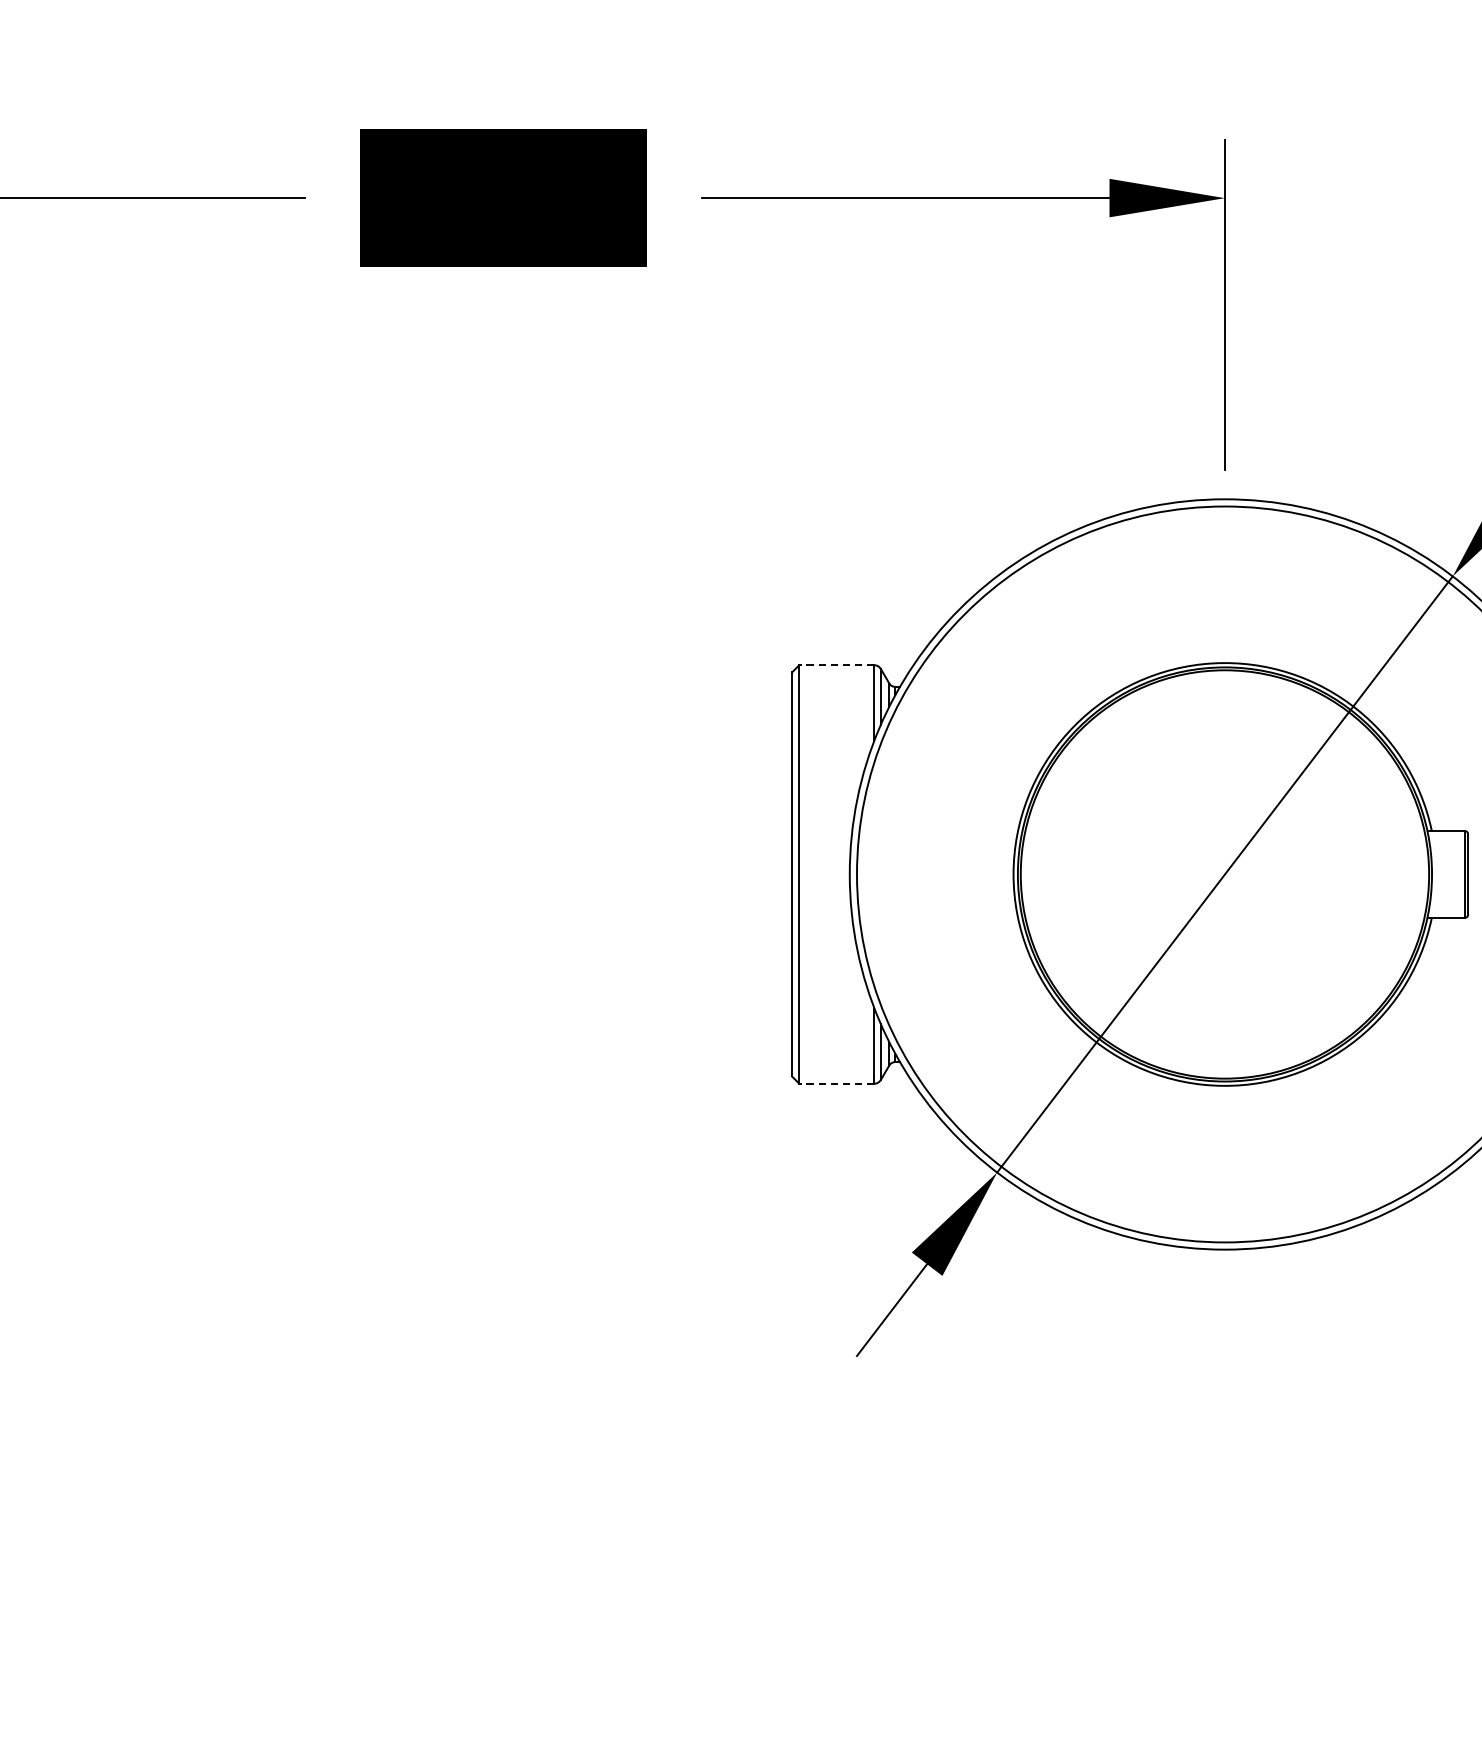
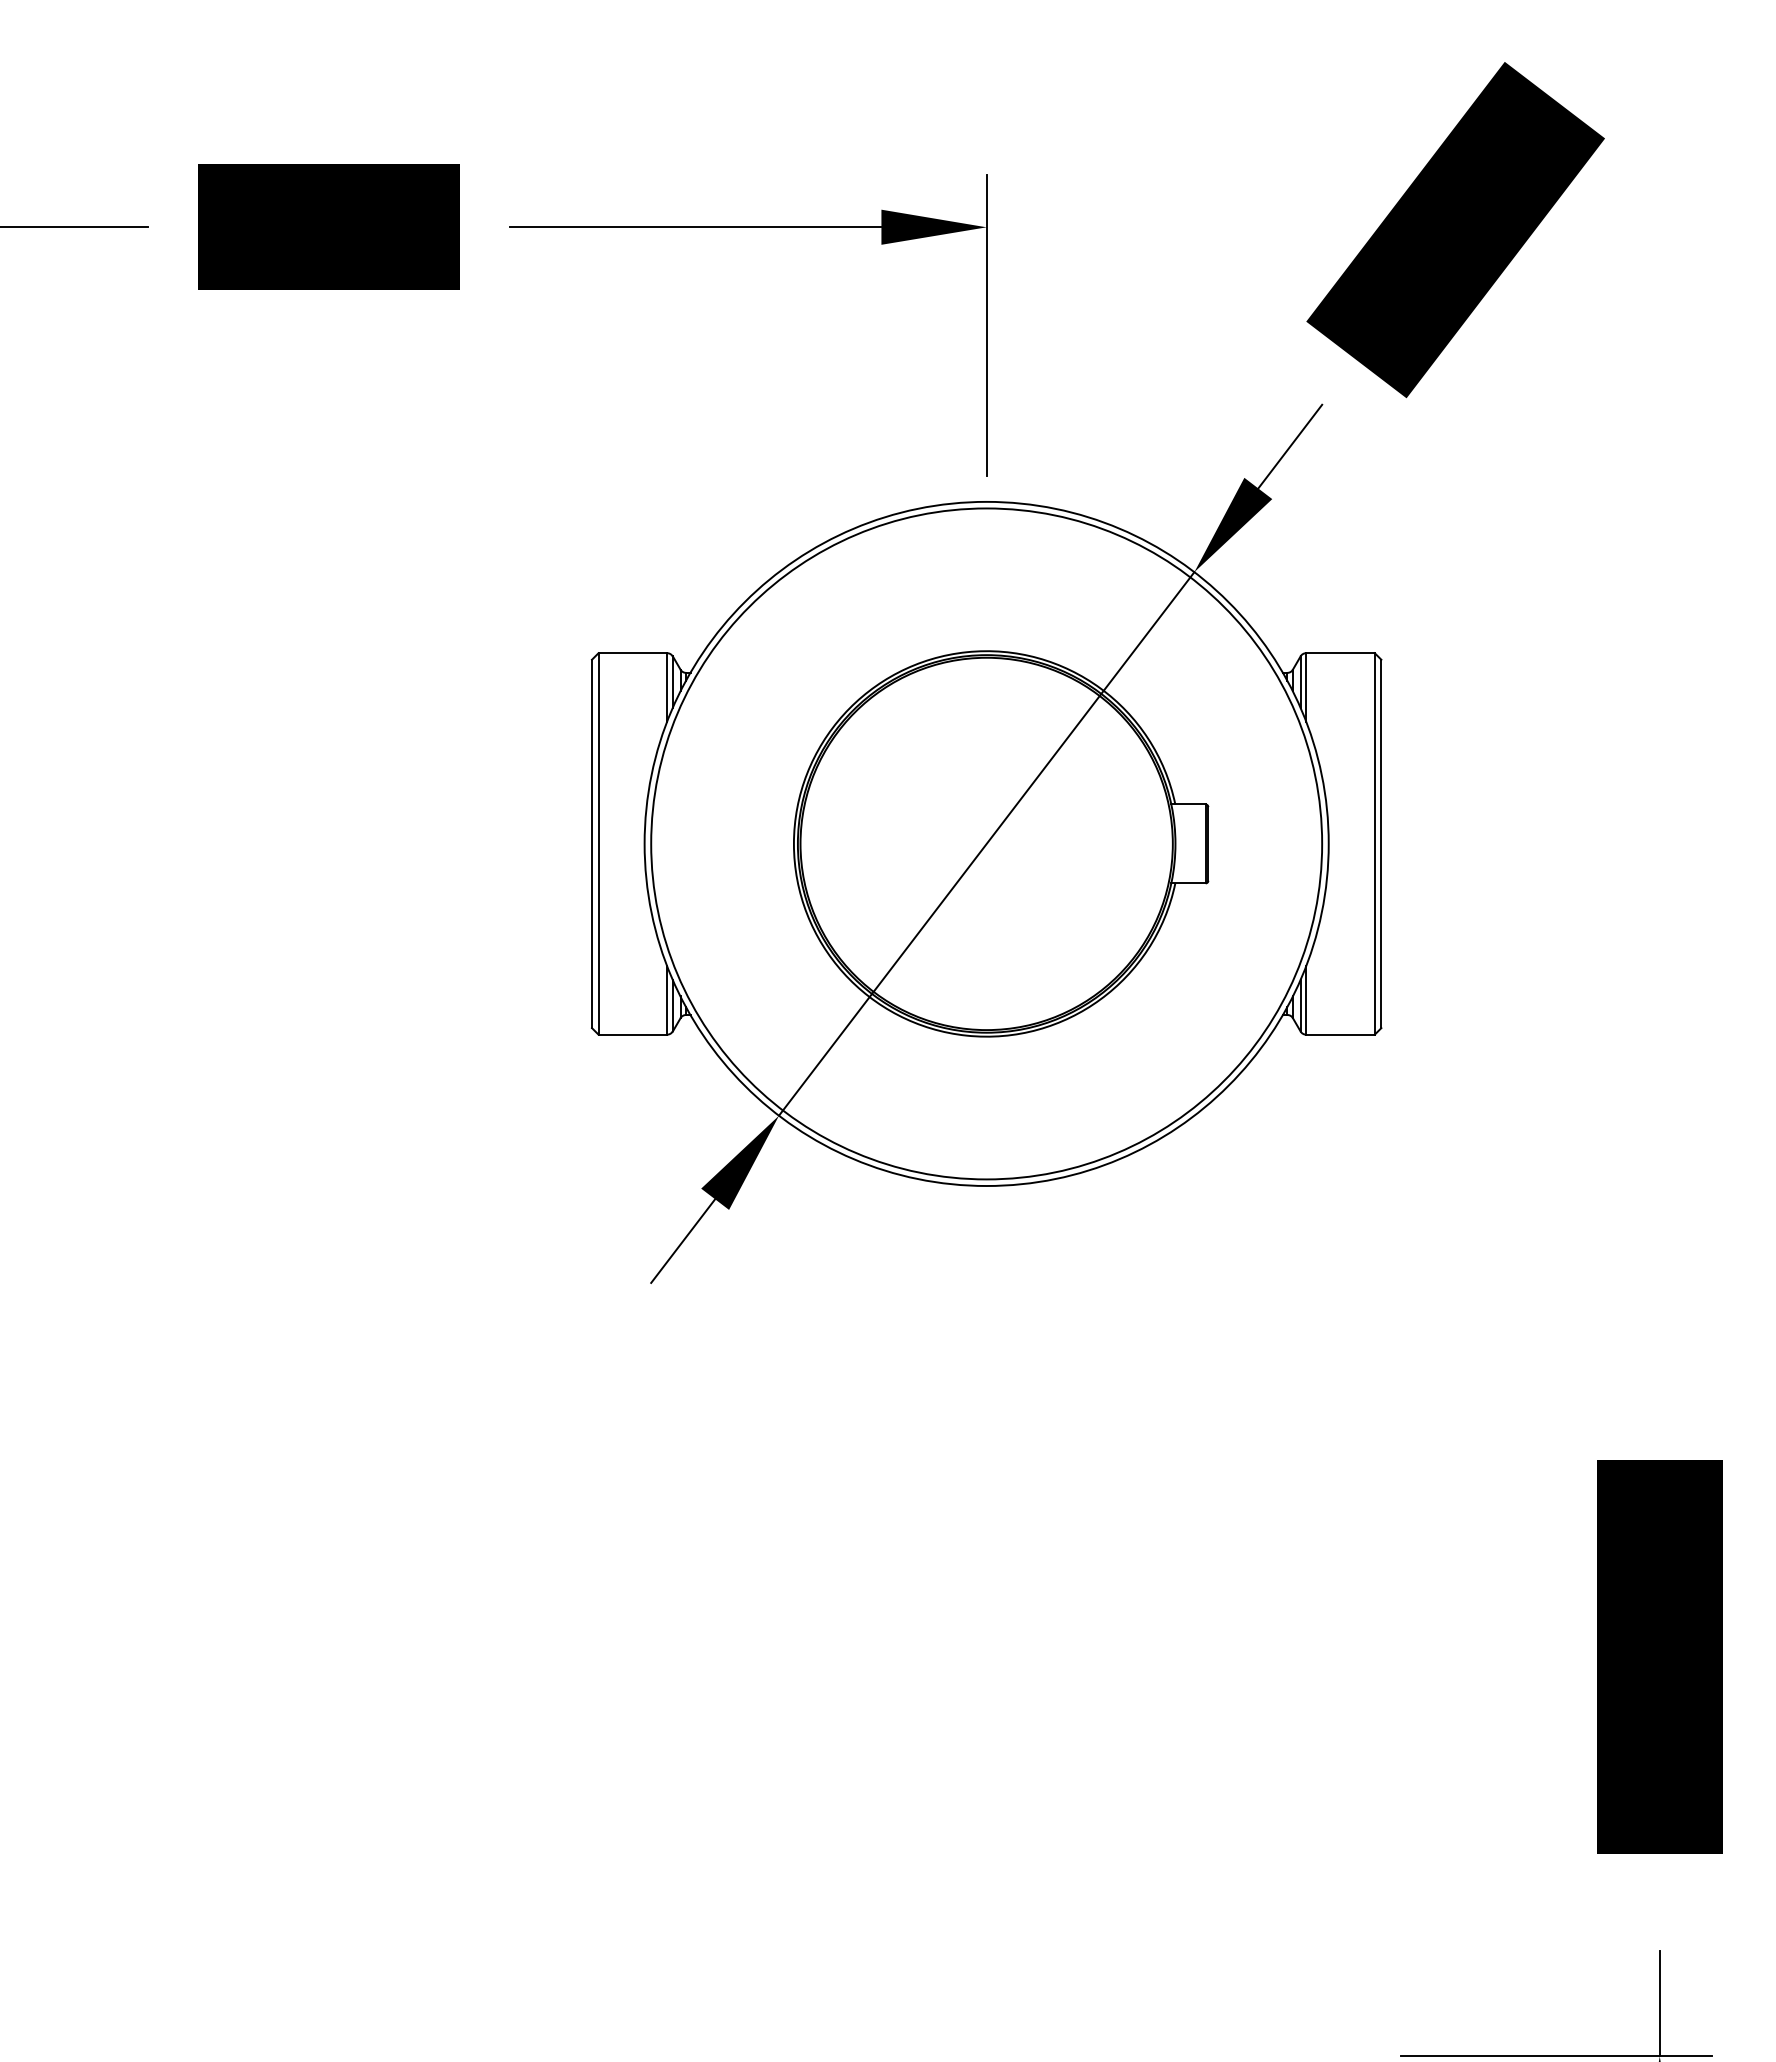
line: (836, 665) -> (632, 653), dashed -> solid
line: (836, 1083) -> (632, 1034), dashed -> solid

